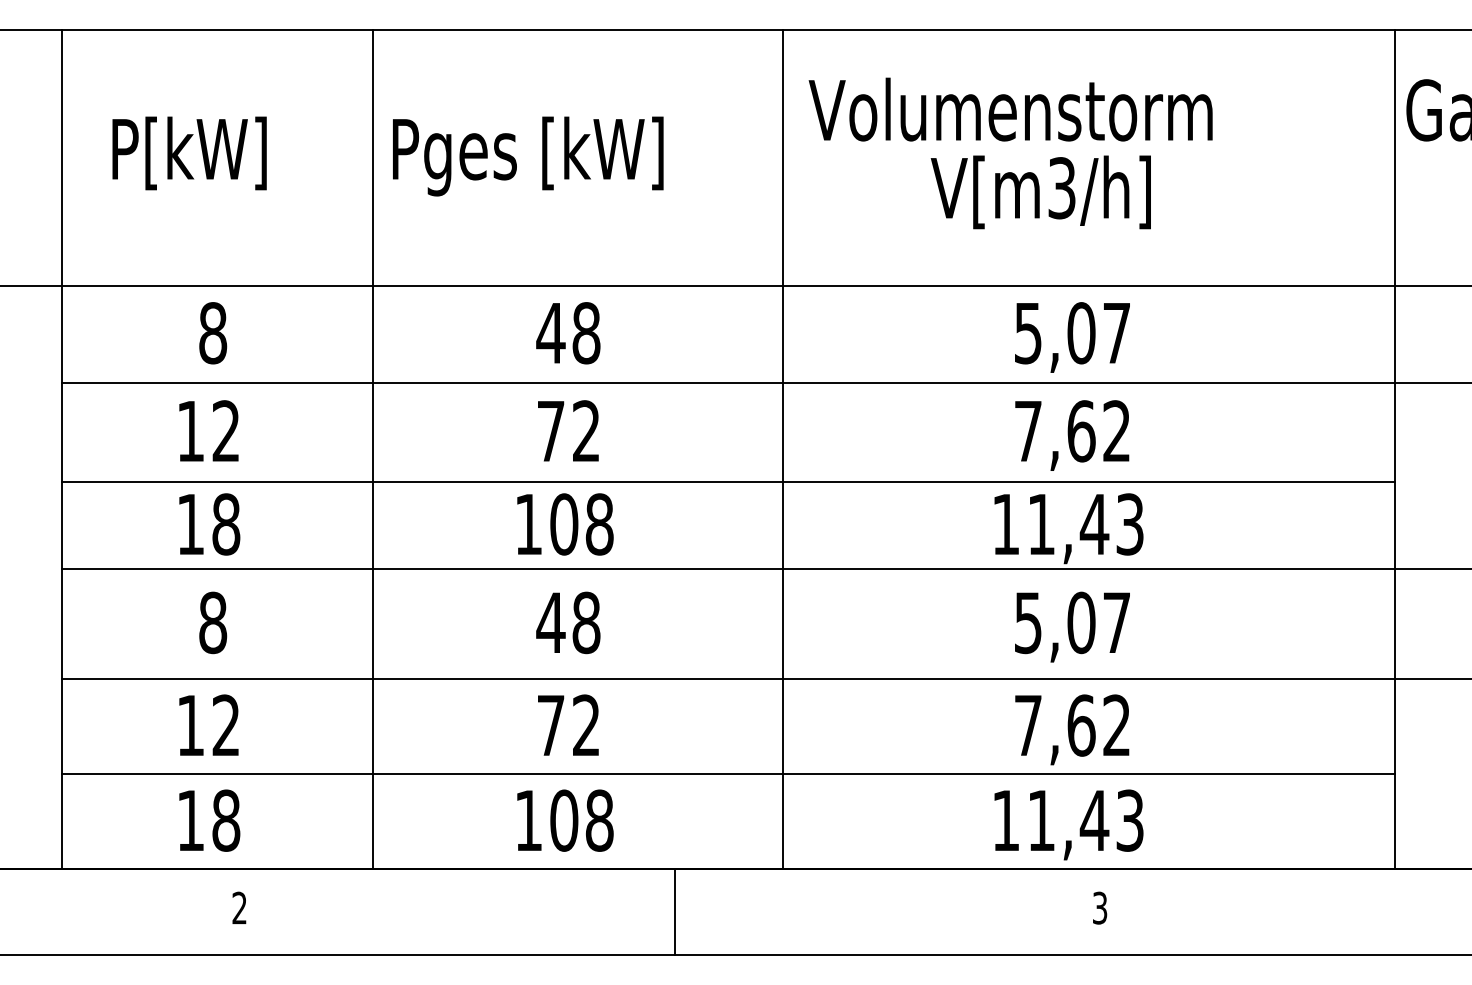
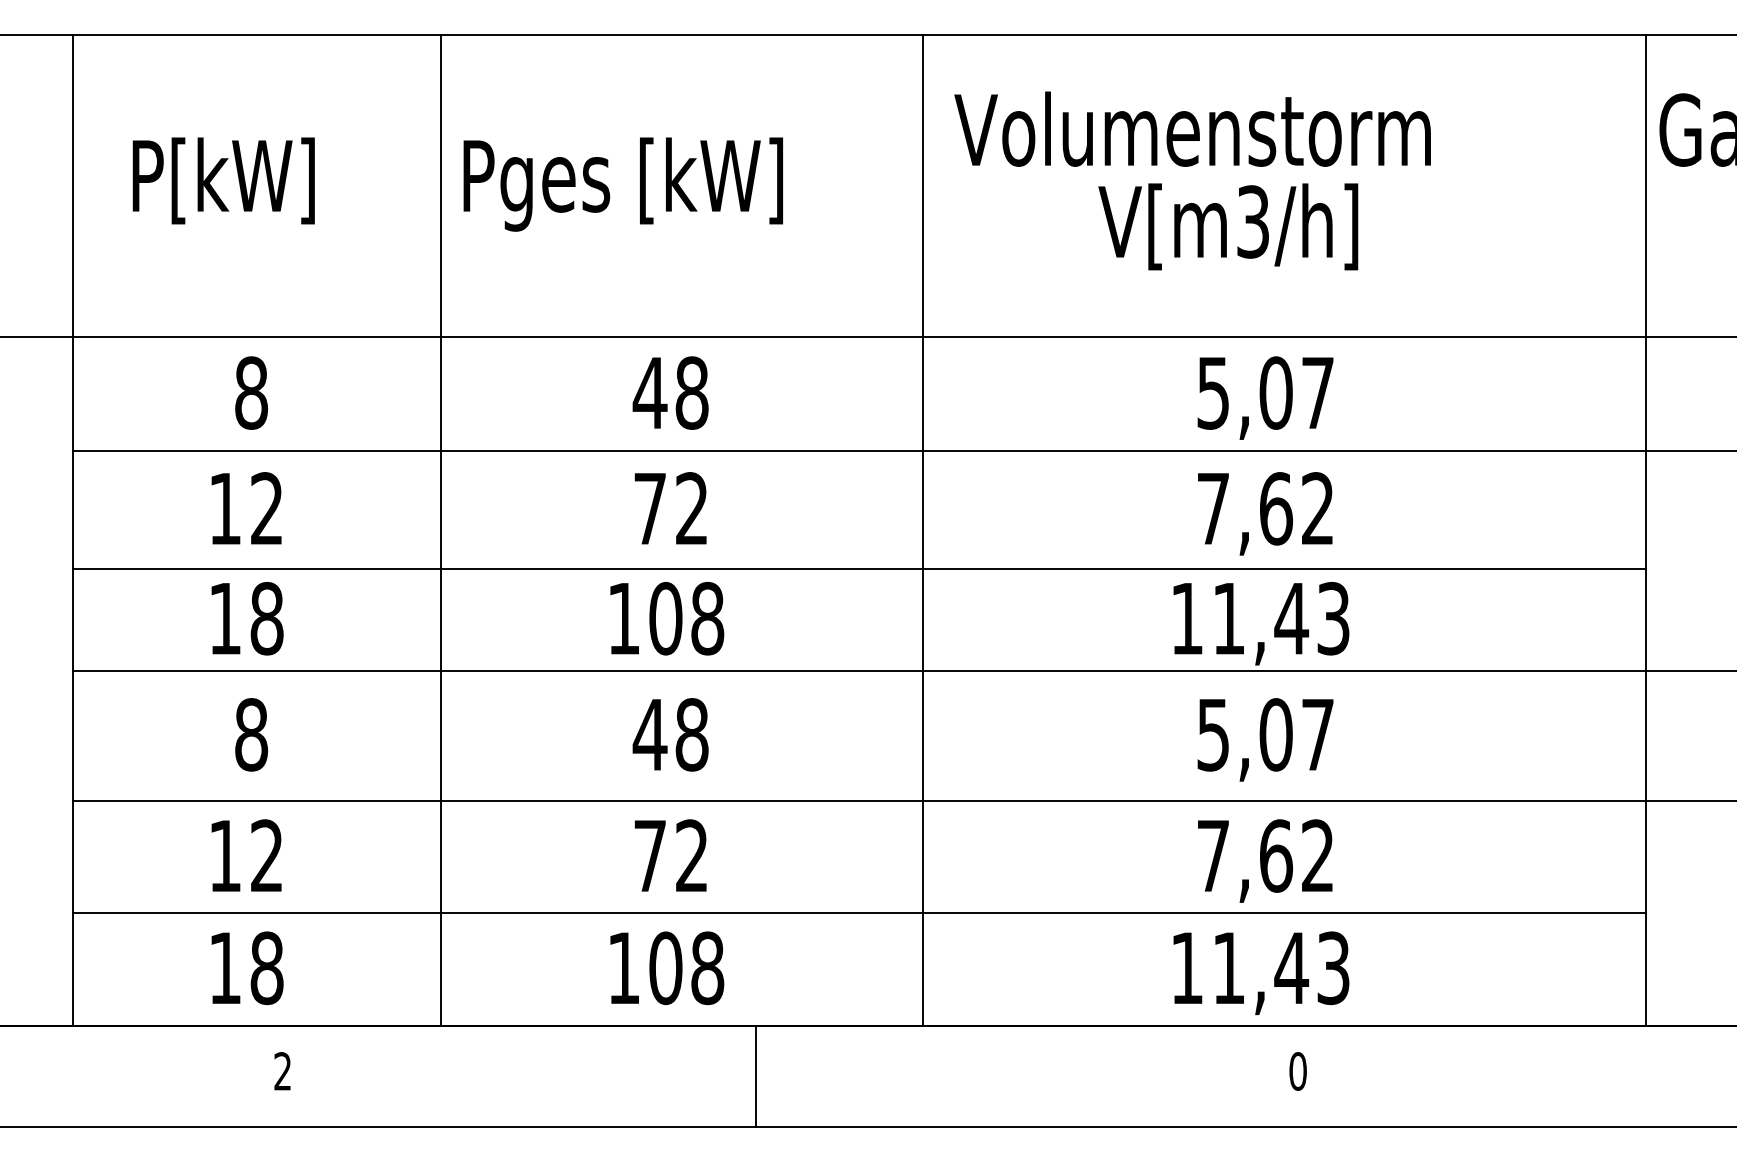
text: (1099, 908) -> (1297, 1071), 3 -> 0
line: (674, 912) -> (756, 1076), moved

